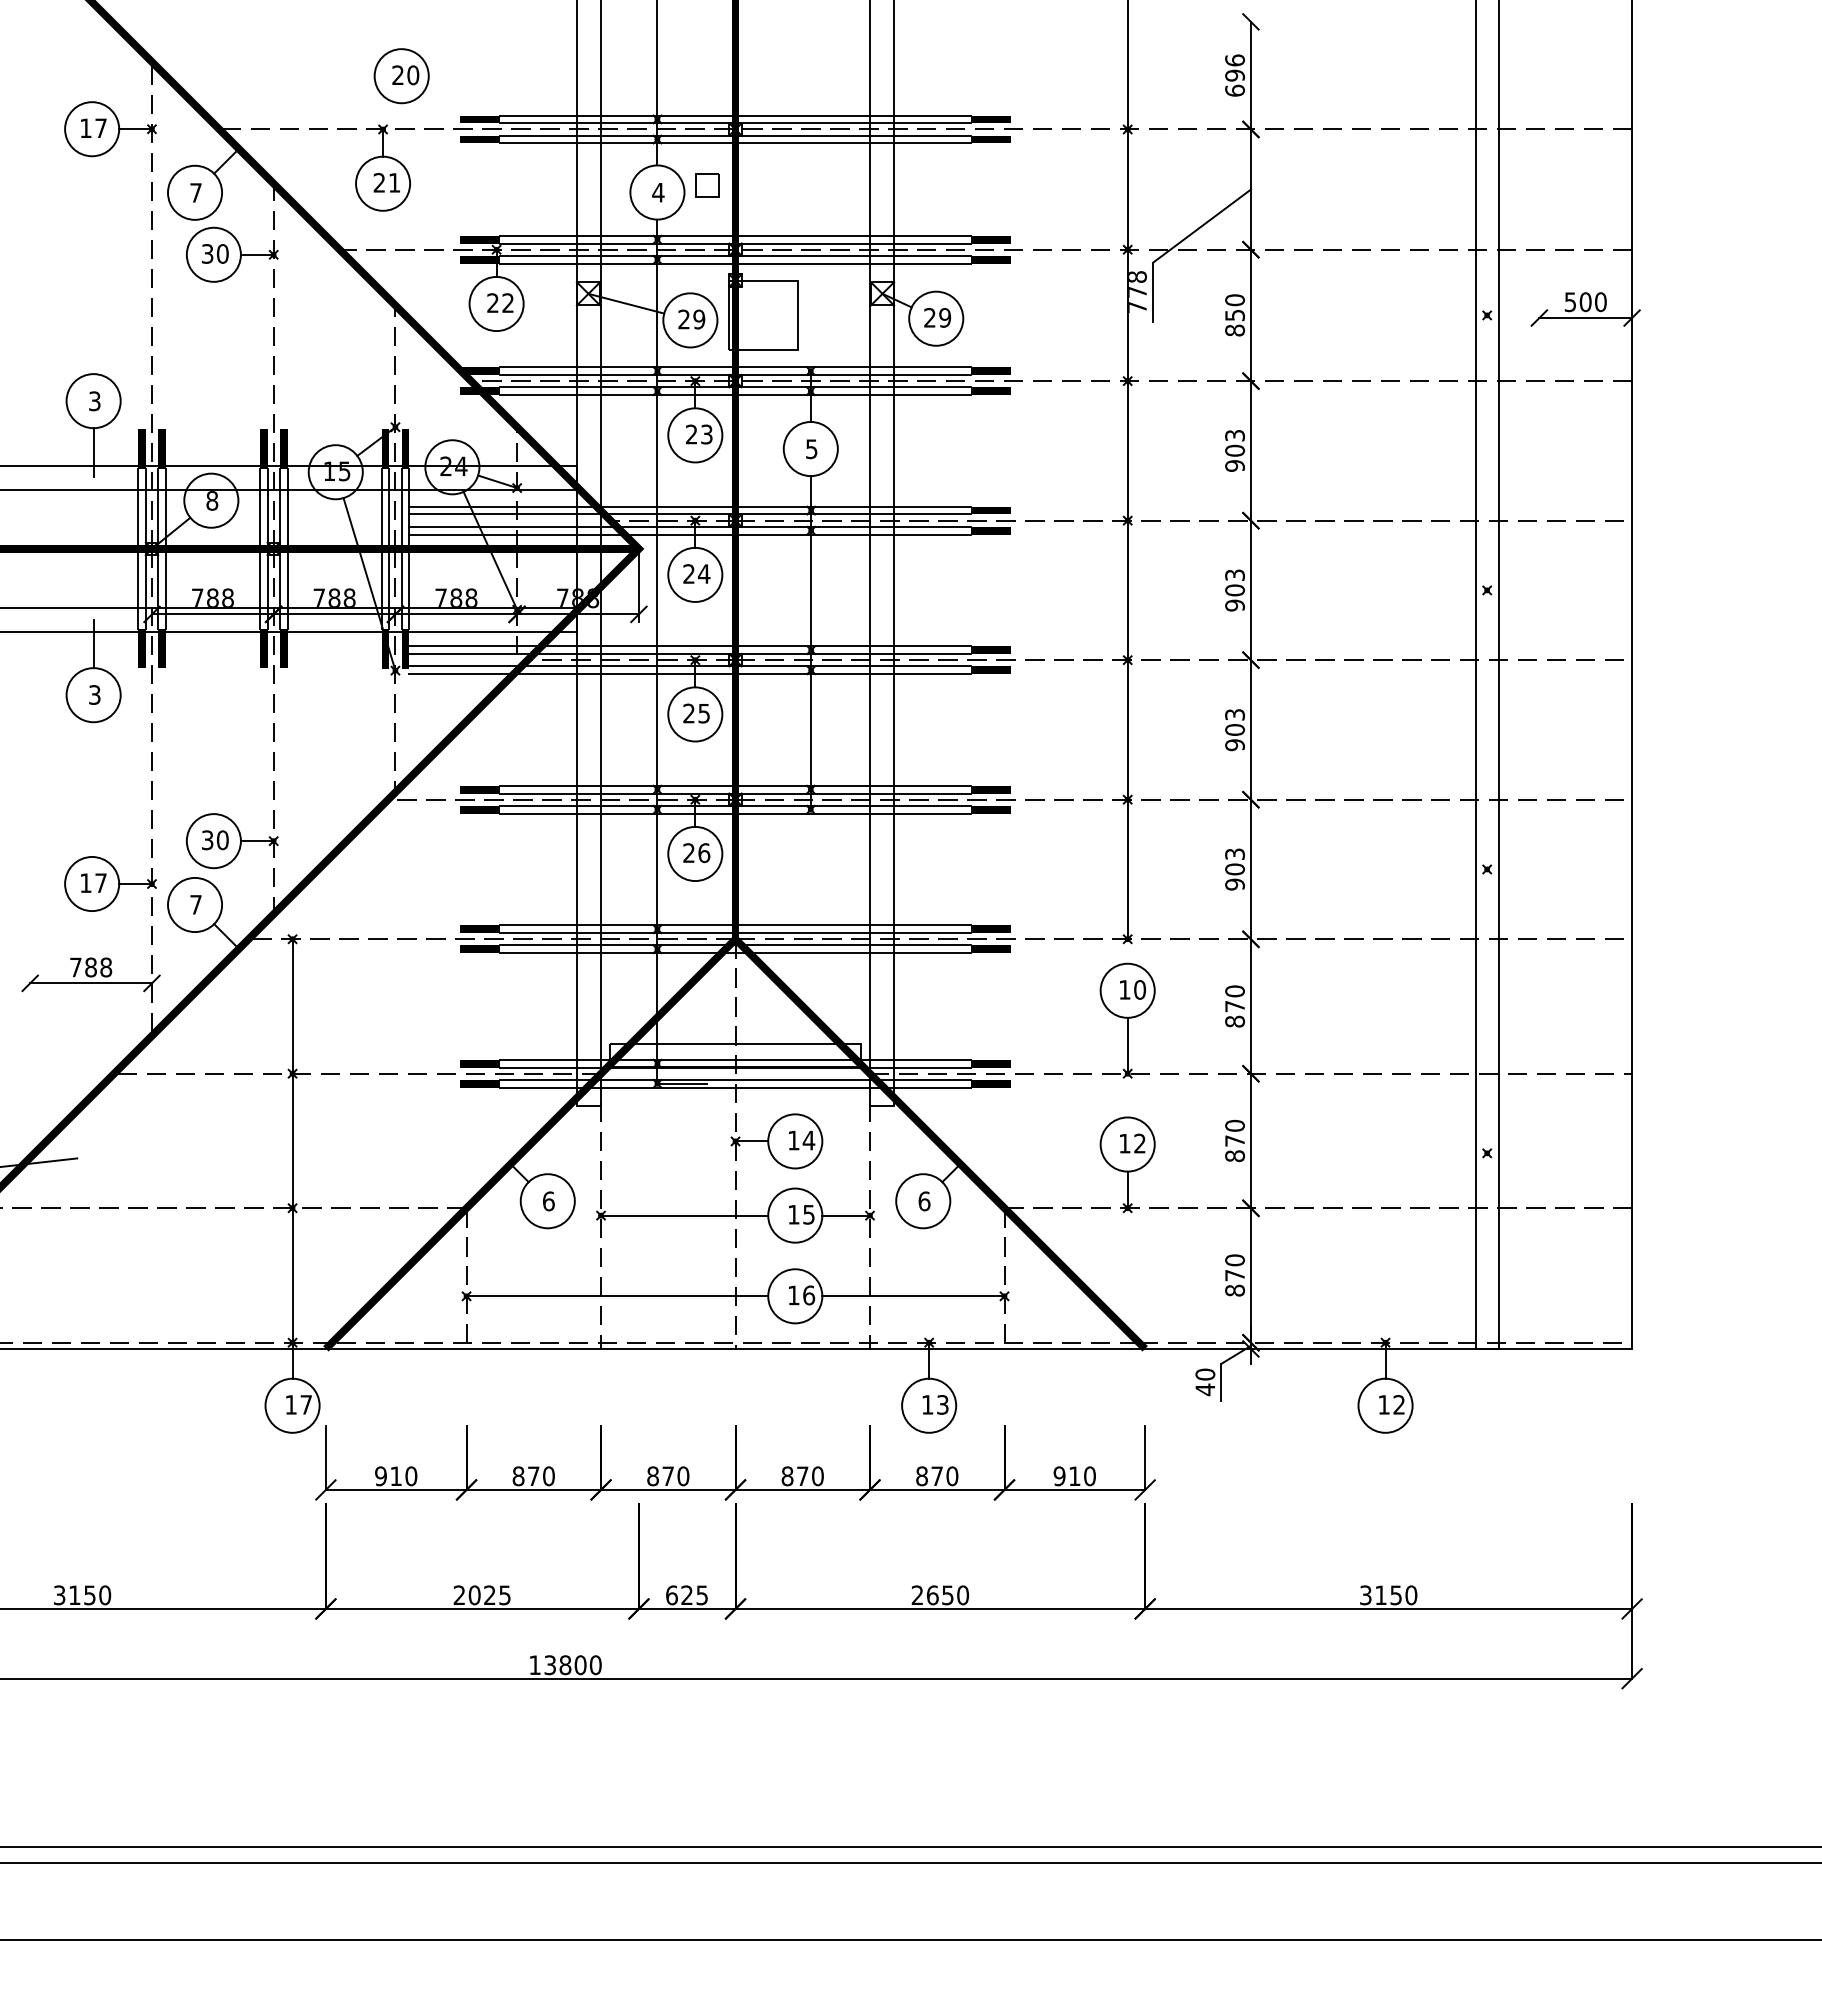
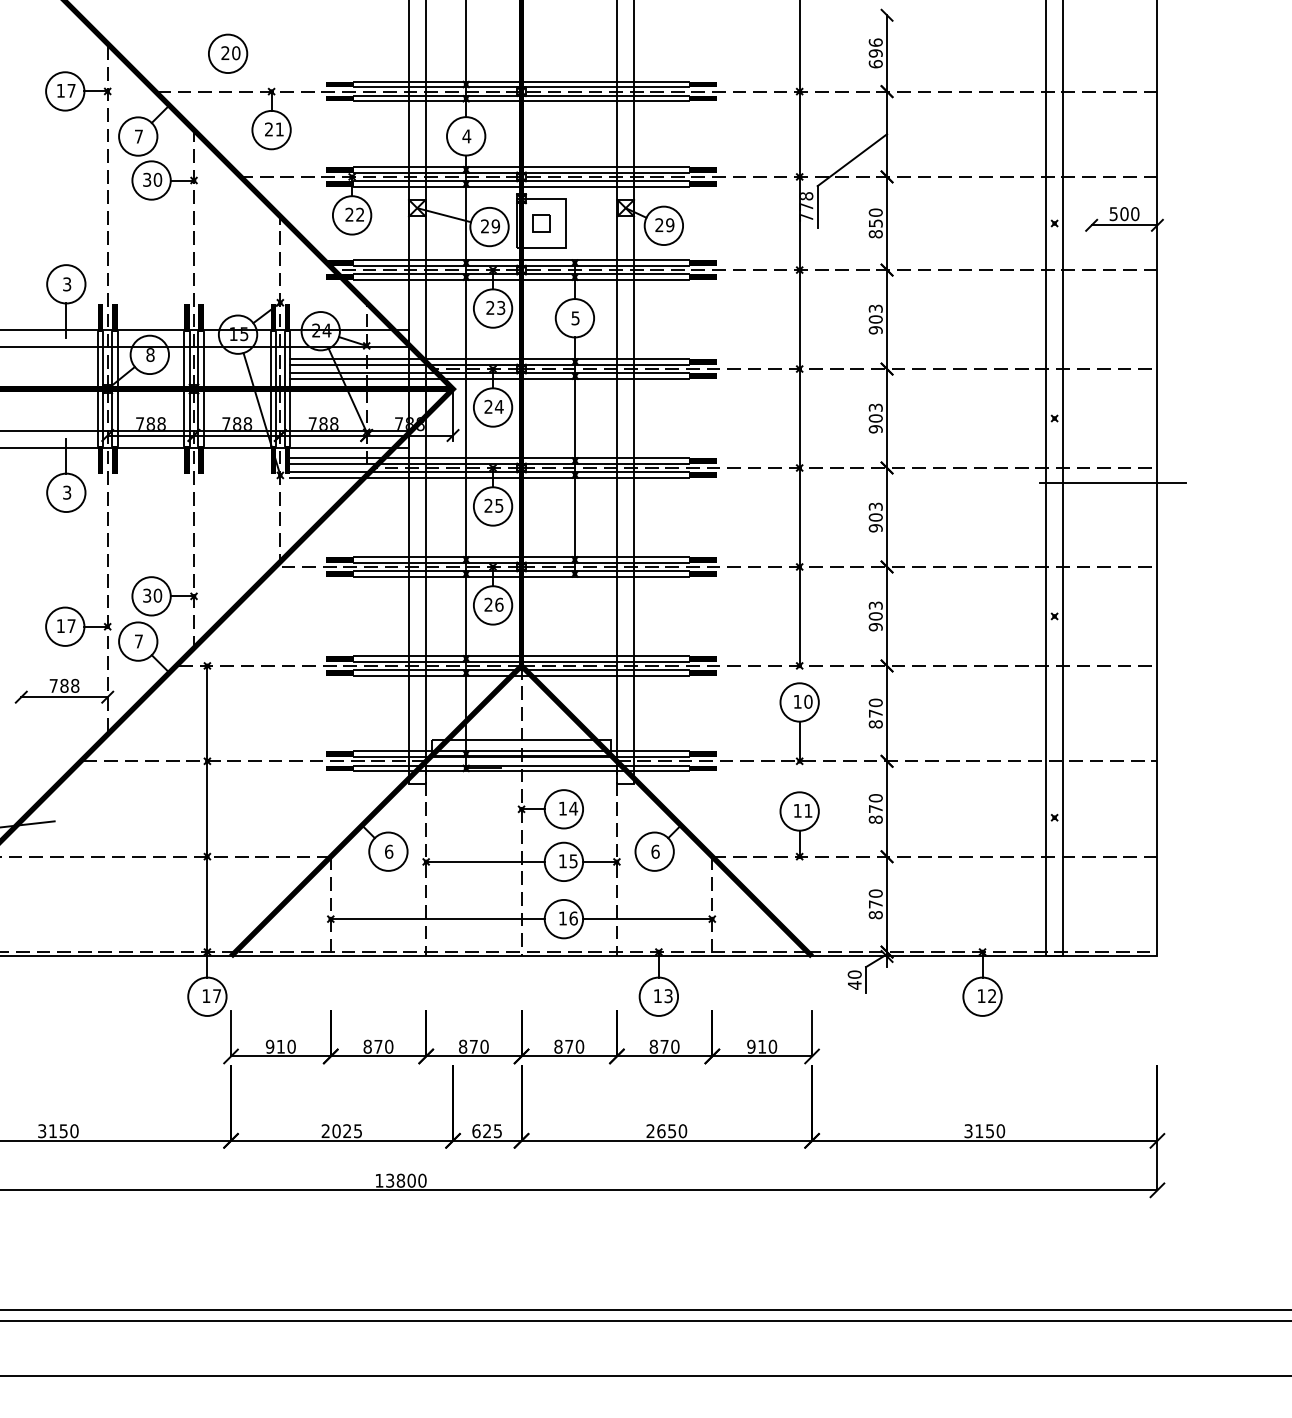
part: (401, 76) -> (227, 54), moved
part: (707, 185) -> (541, 223), moved
line: (1569, 681) -> (1113, 483), added
text: (1139, 1143) -> (808, 810), 12 -> 11

